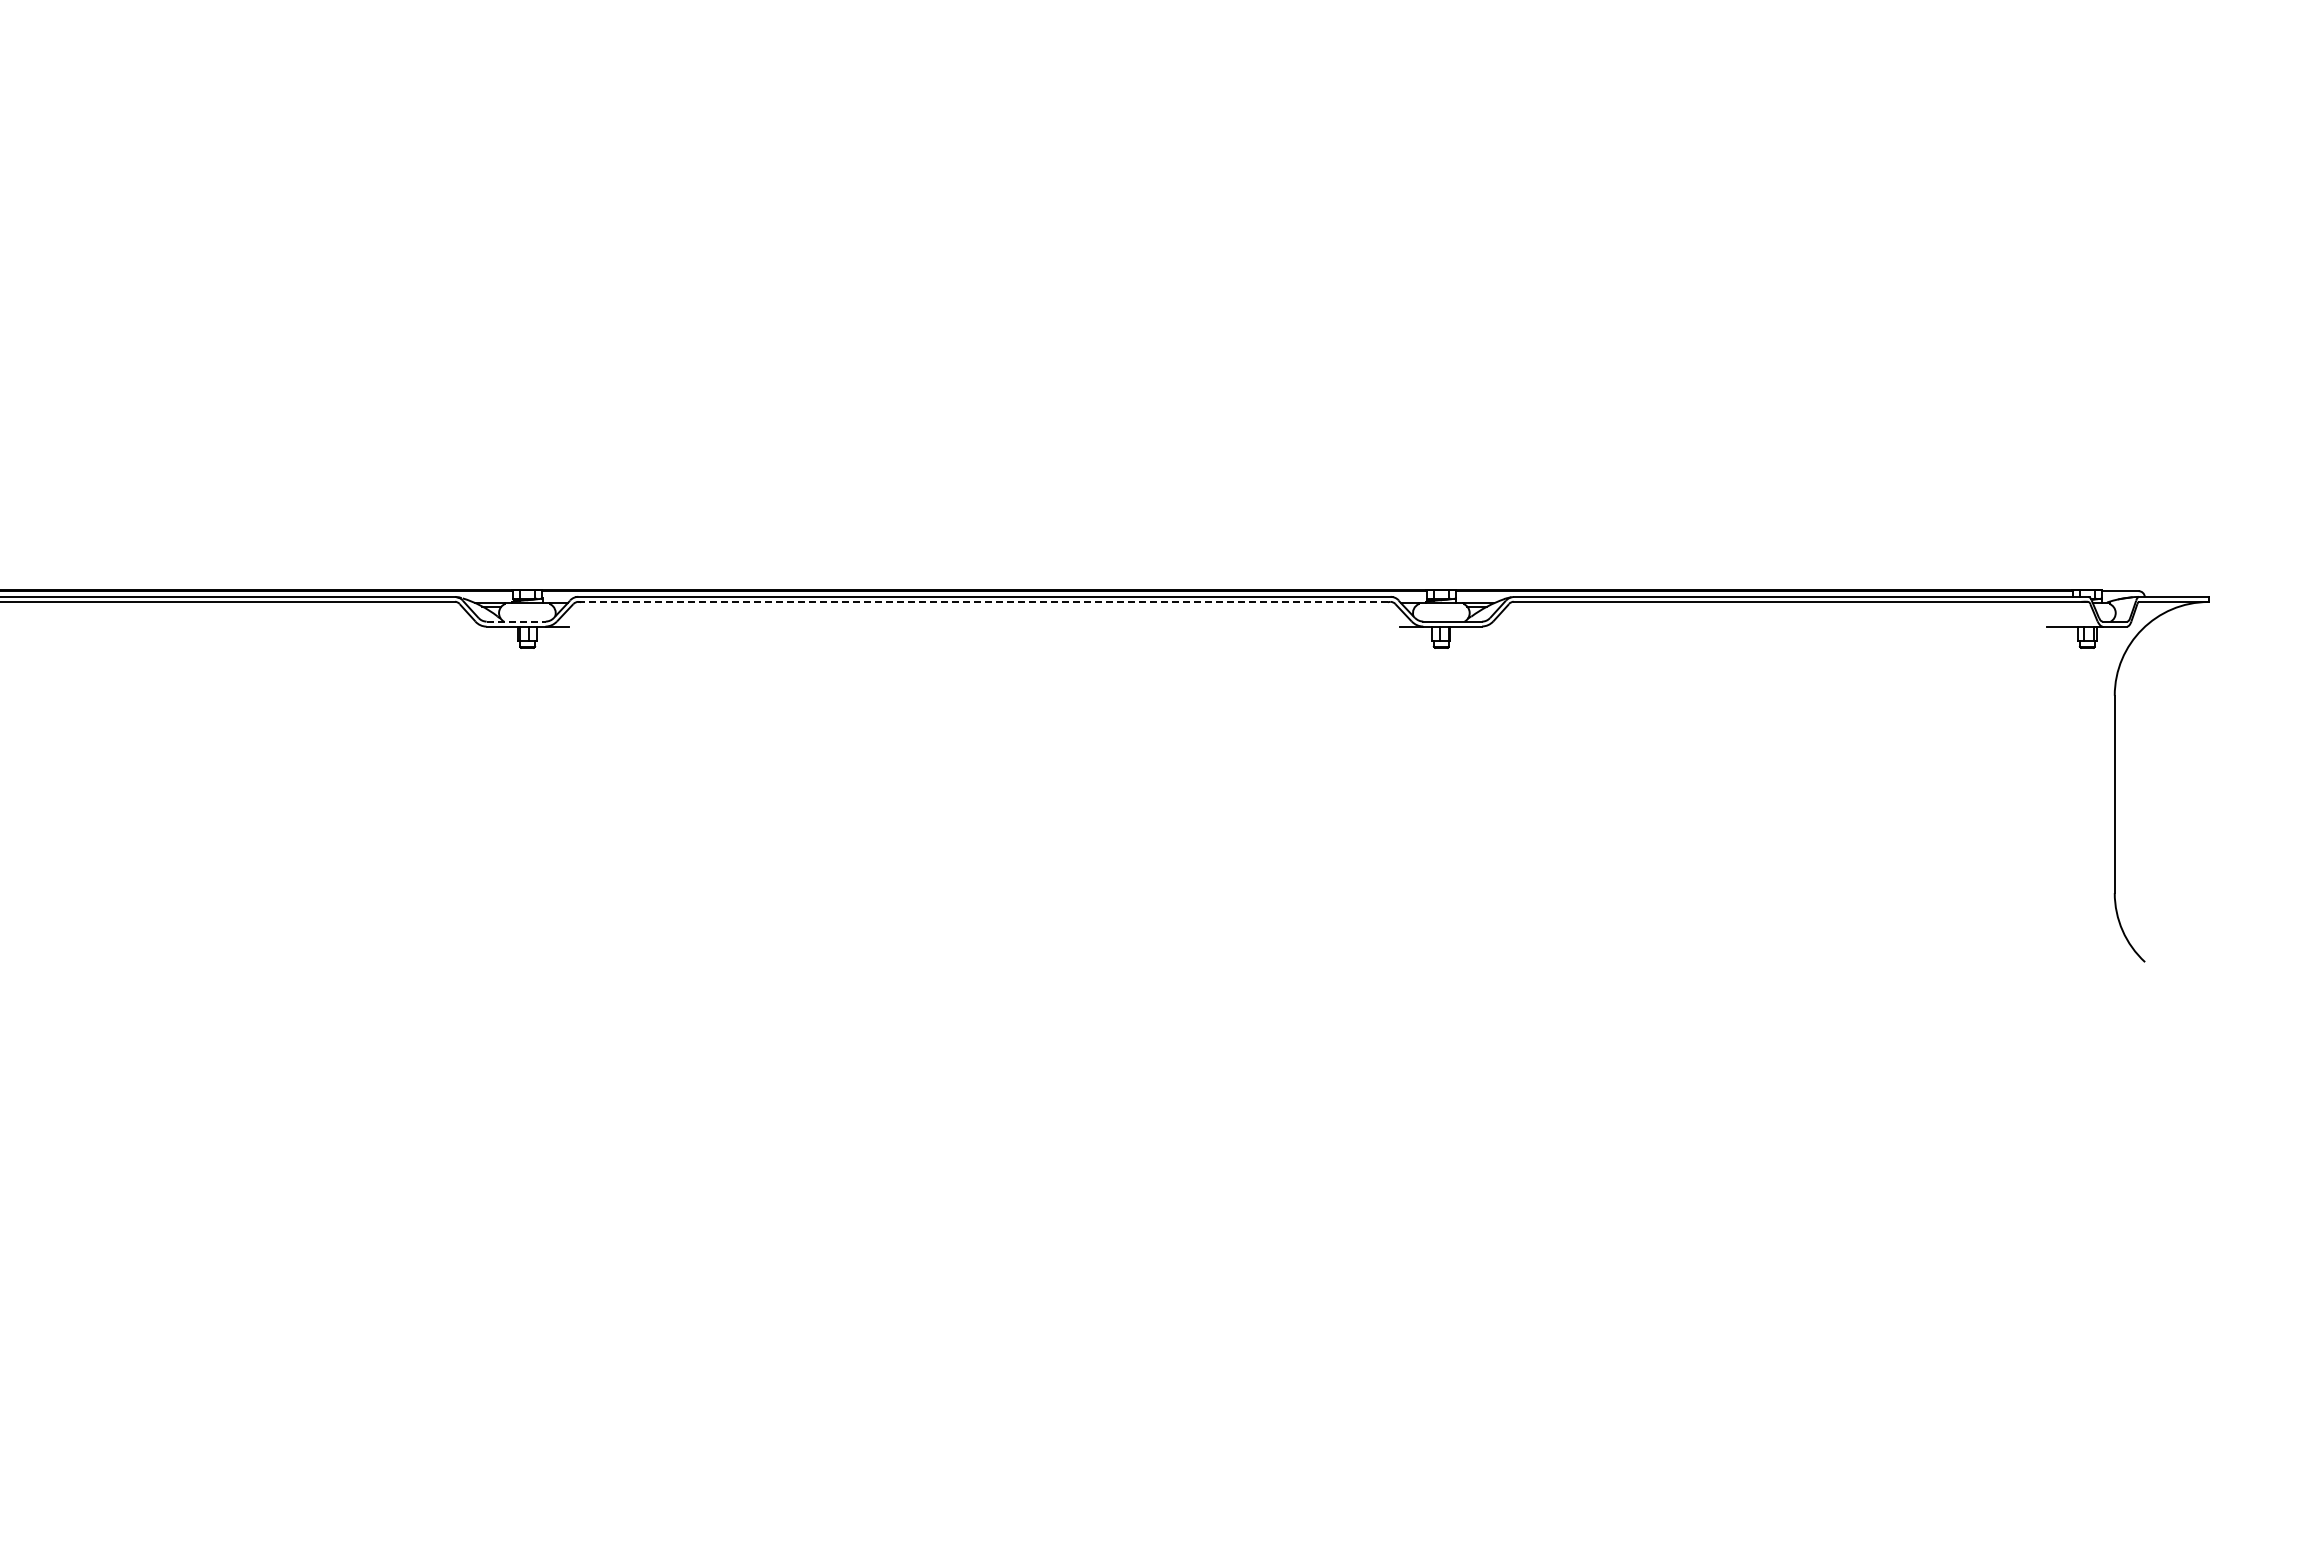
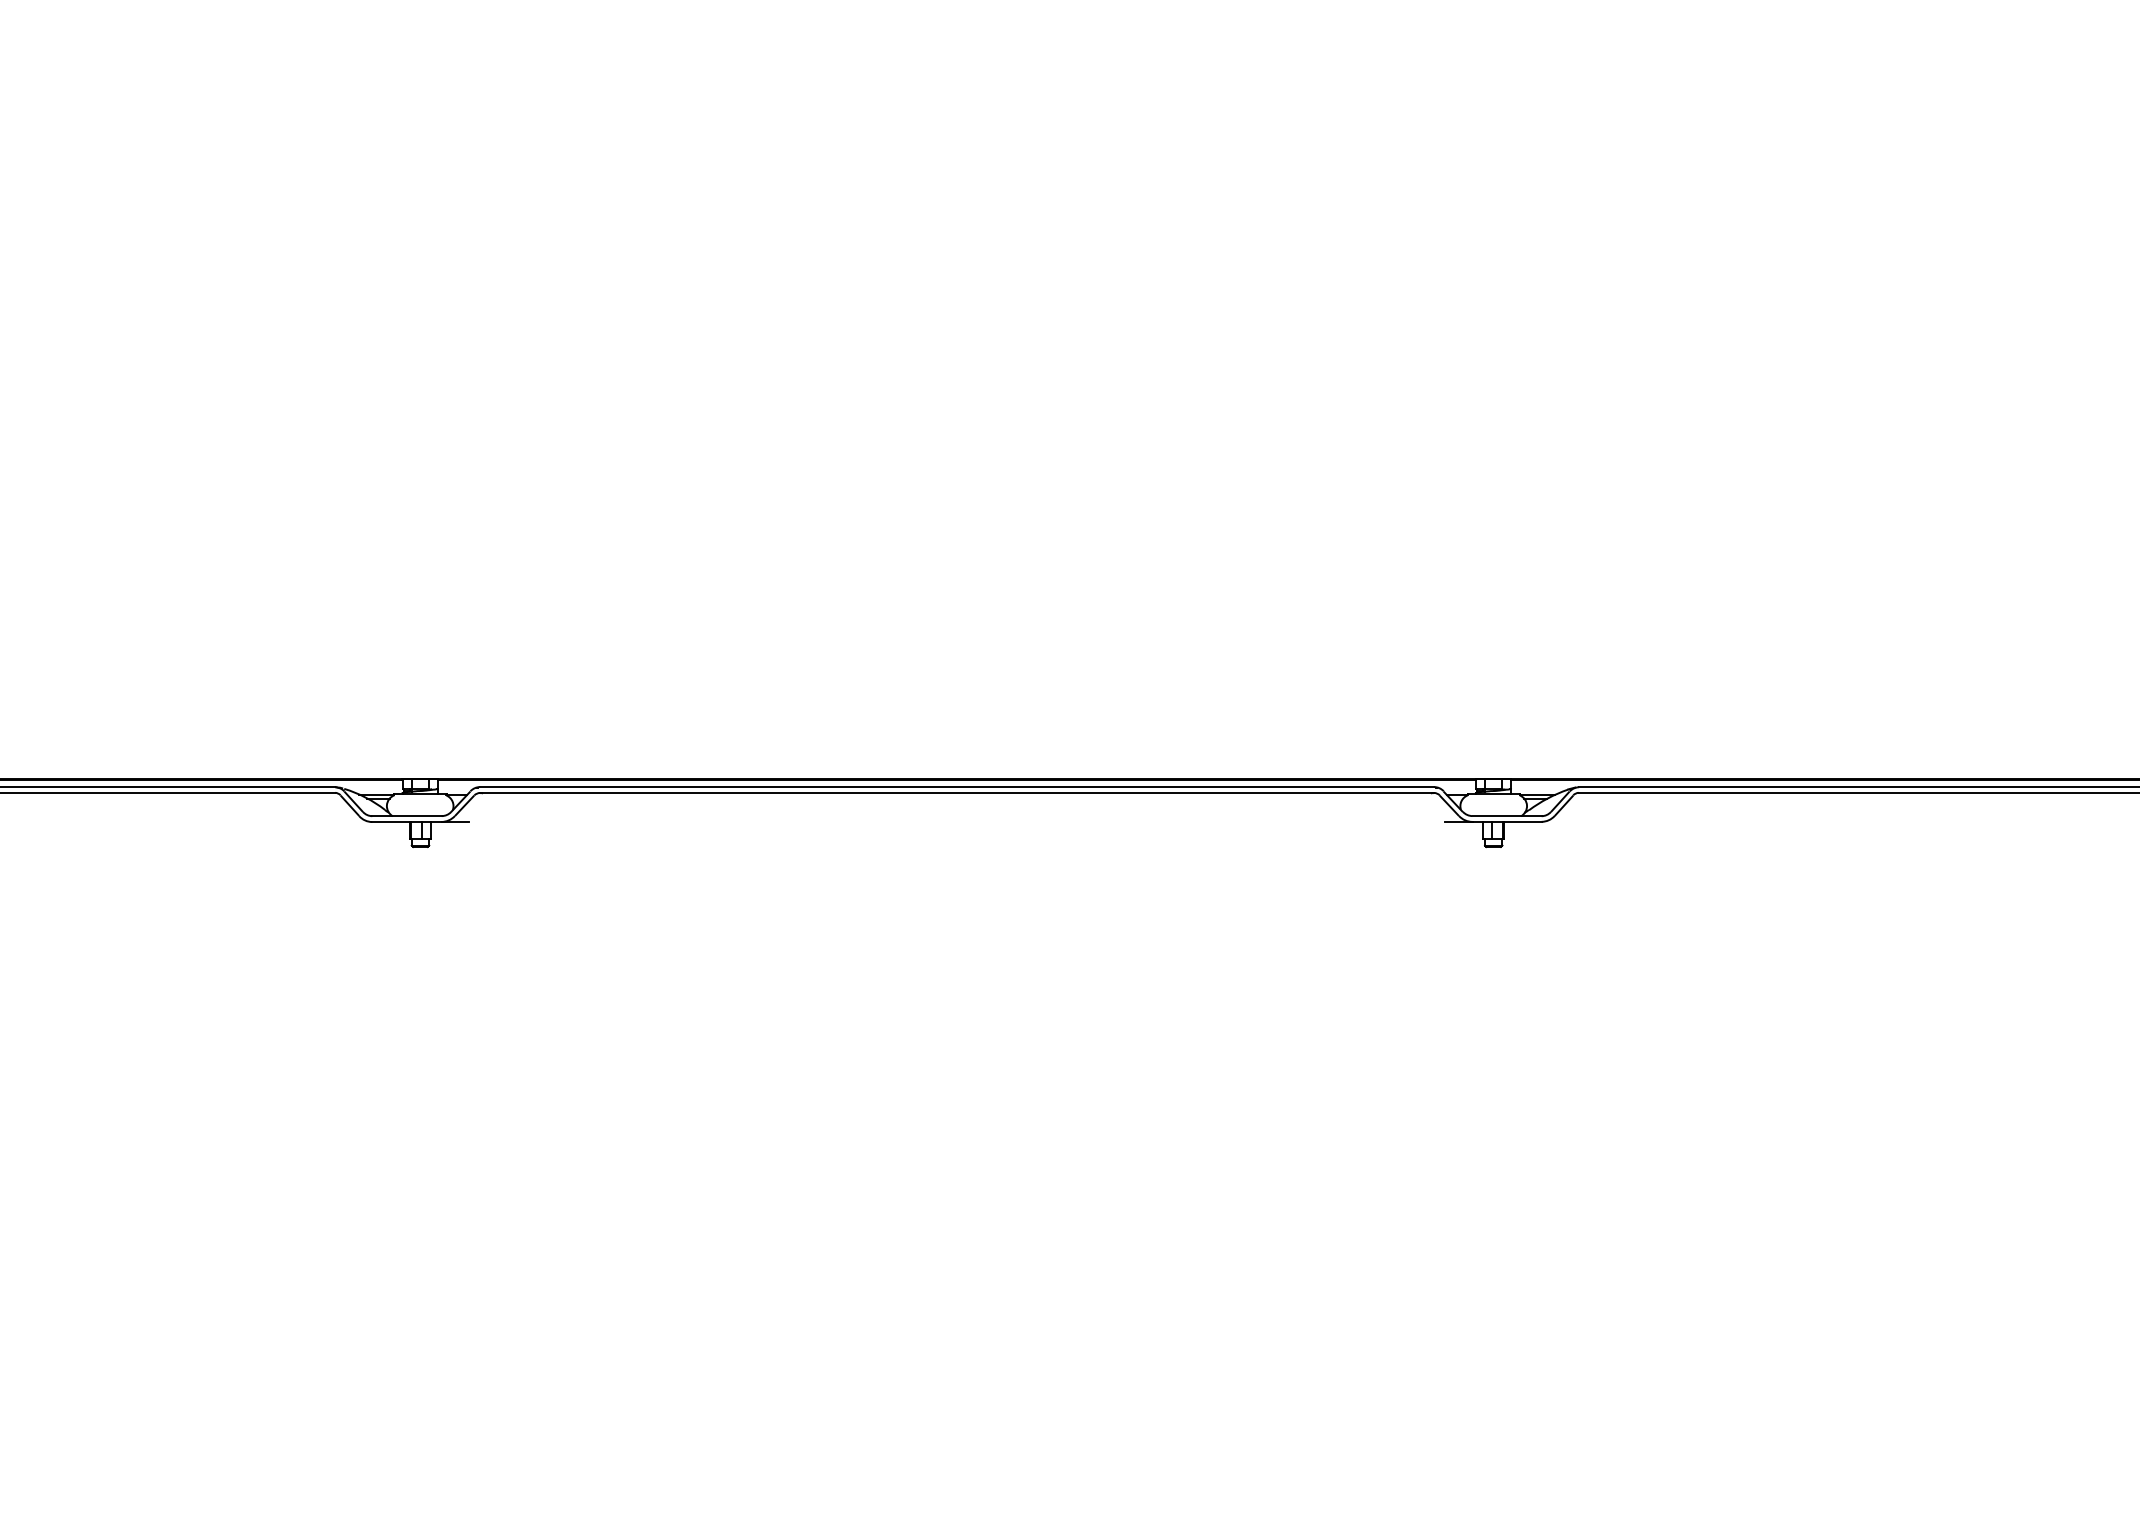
line: (984, 602) -> (957, 793), dashed -> solid
line: (516, 621) -> (407, 816), dashed -> solid

